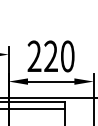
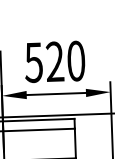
text: (34, 56) -> (33, 62), 220 -> 520

